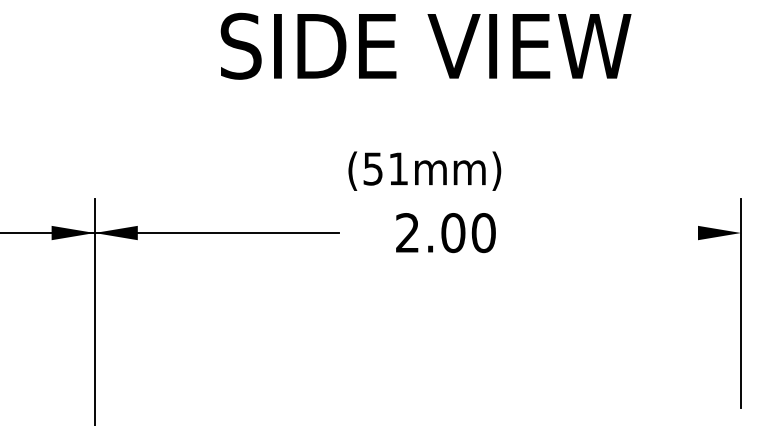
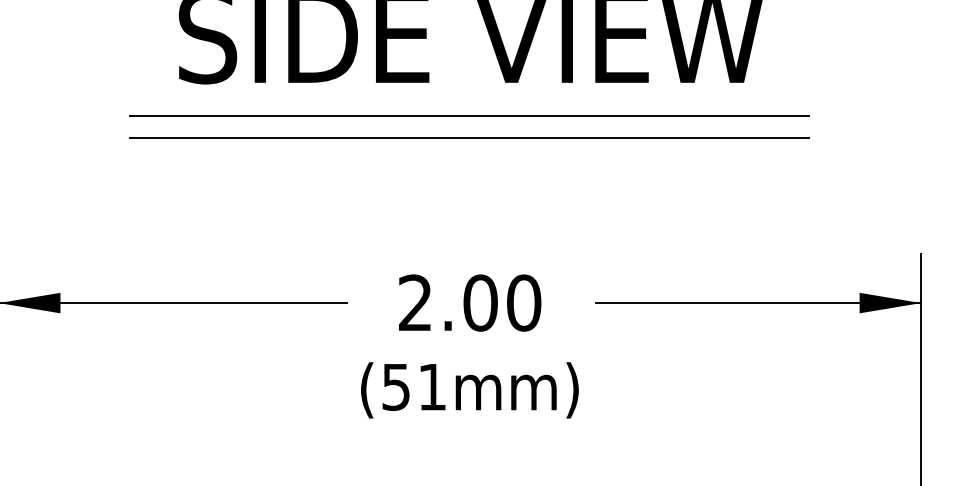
line: (424, 101) -> (469, 115), added
line: (424, 117) -> (469, 138), added
text: (424, 170) -> (469, 389), moved
text: (445, 233) -> (469, 303), moved
line: (626, 233) -> (757, 303), added

